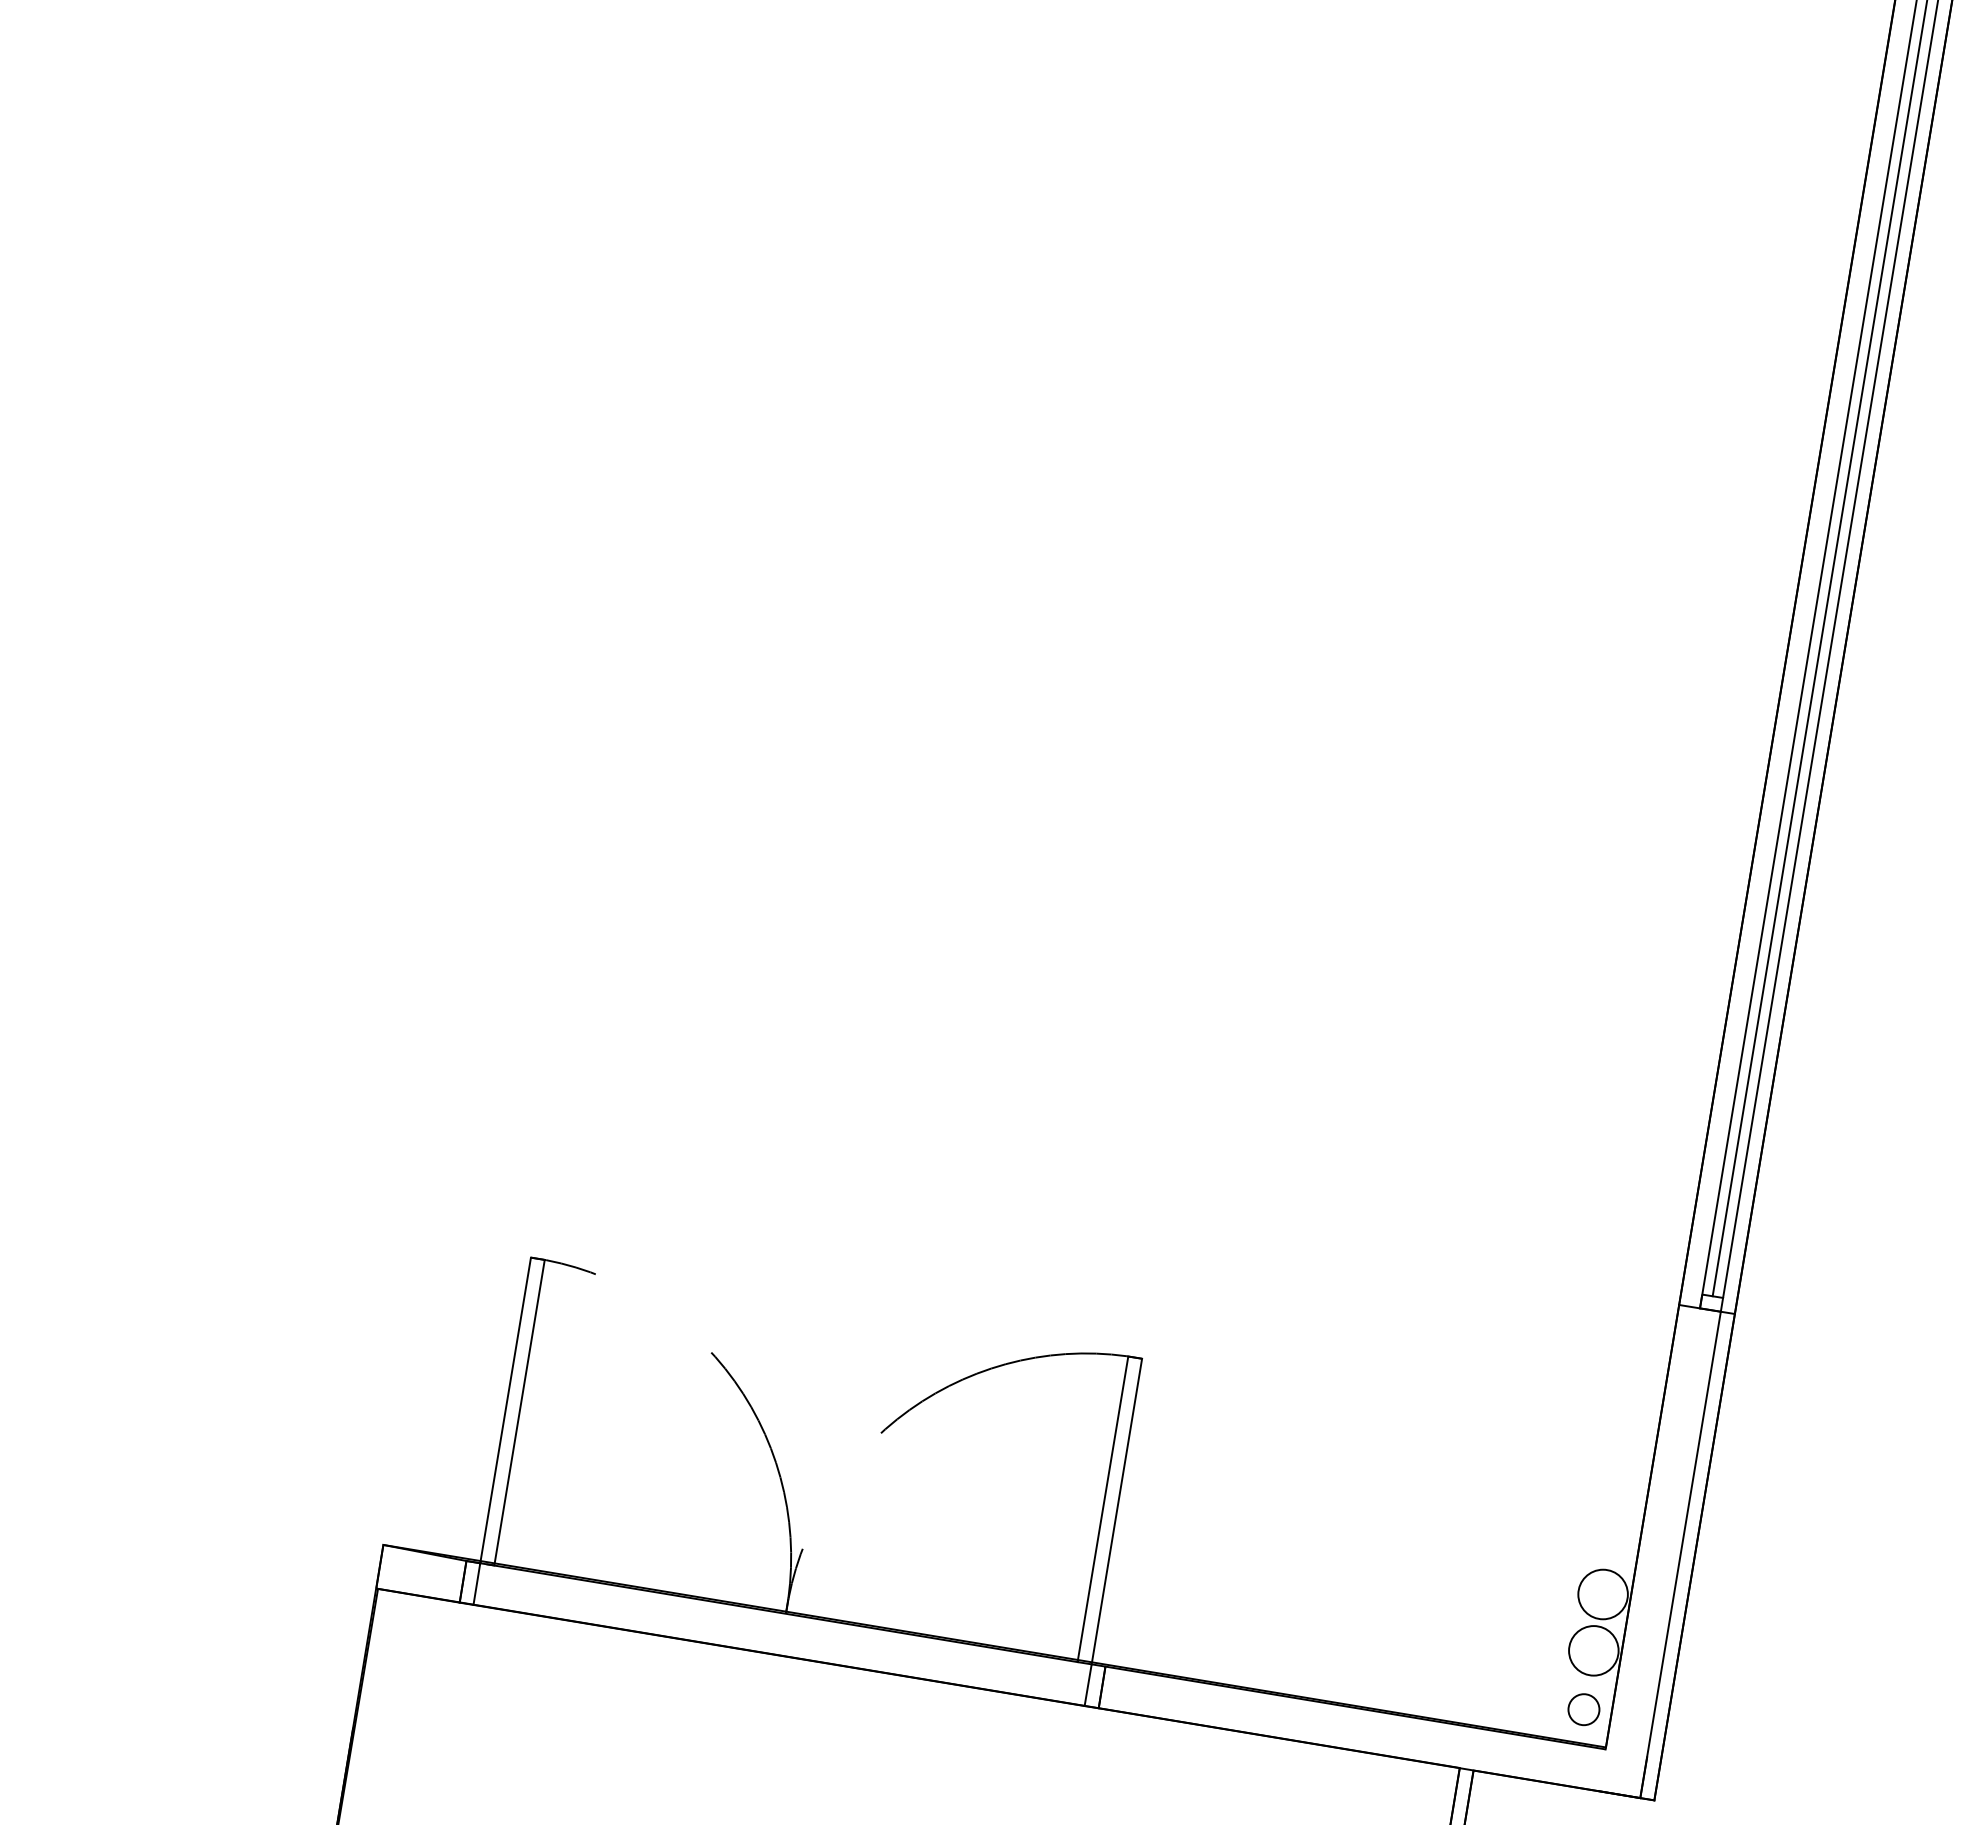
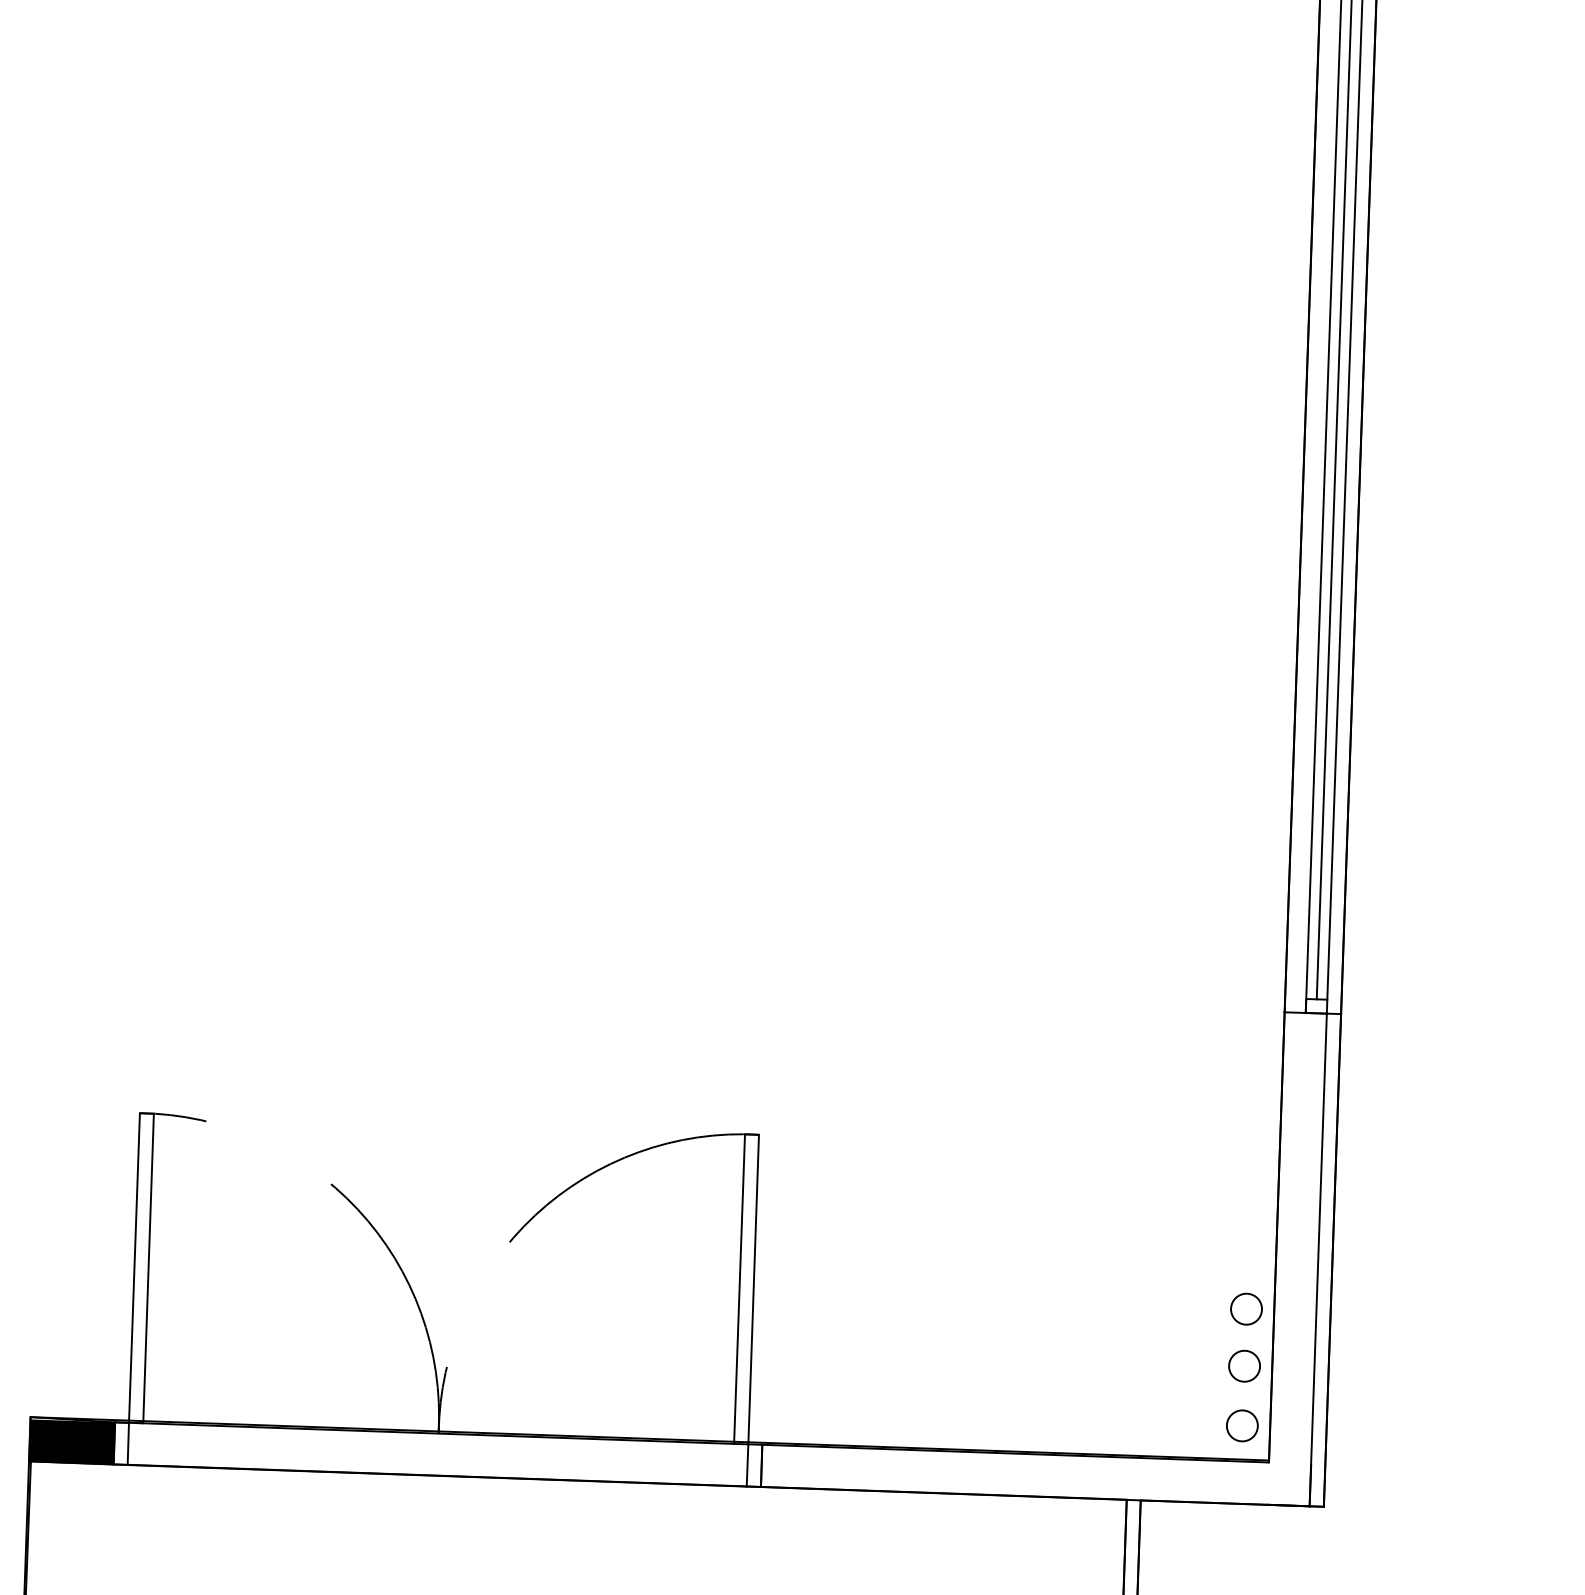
fill: (421, 1574) -> (72, 1441), added
circle: (1602, 1594) -> (1245, 1309), size x0.62
circle: (1593, 1650) -> (1244, 1365), size x0.62

